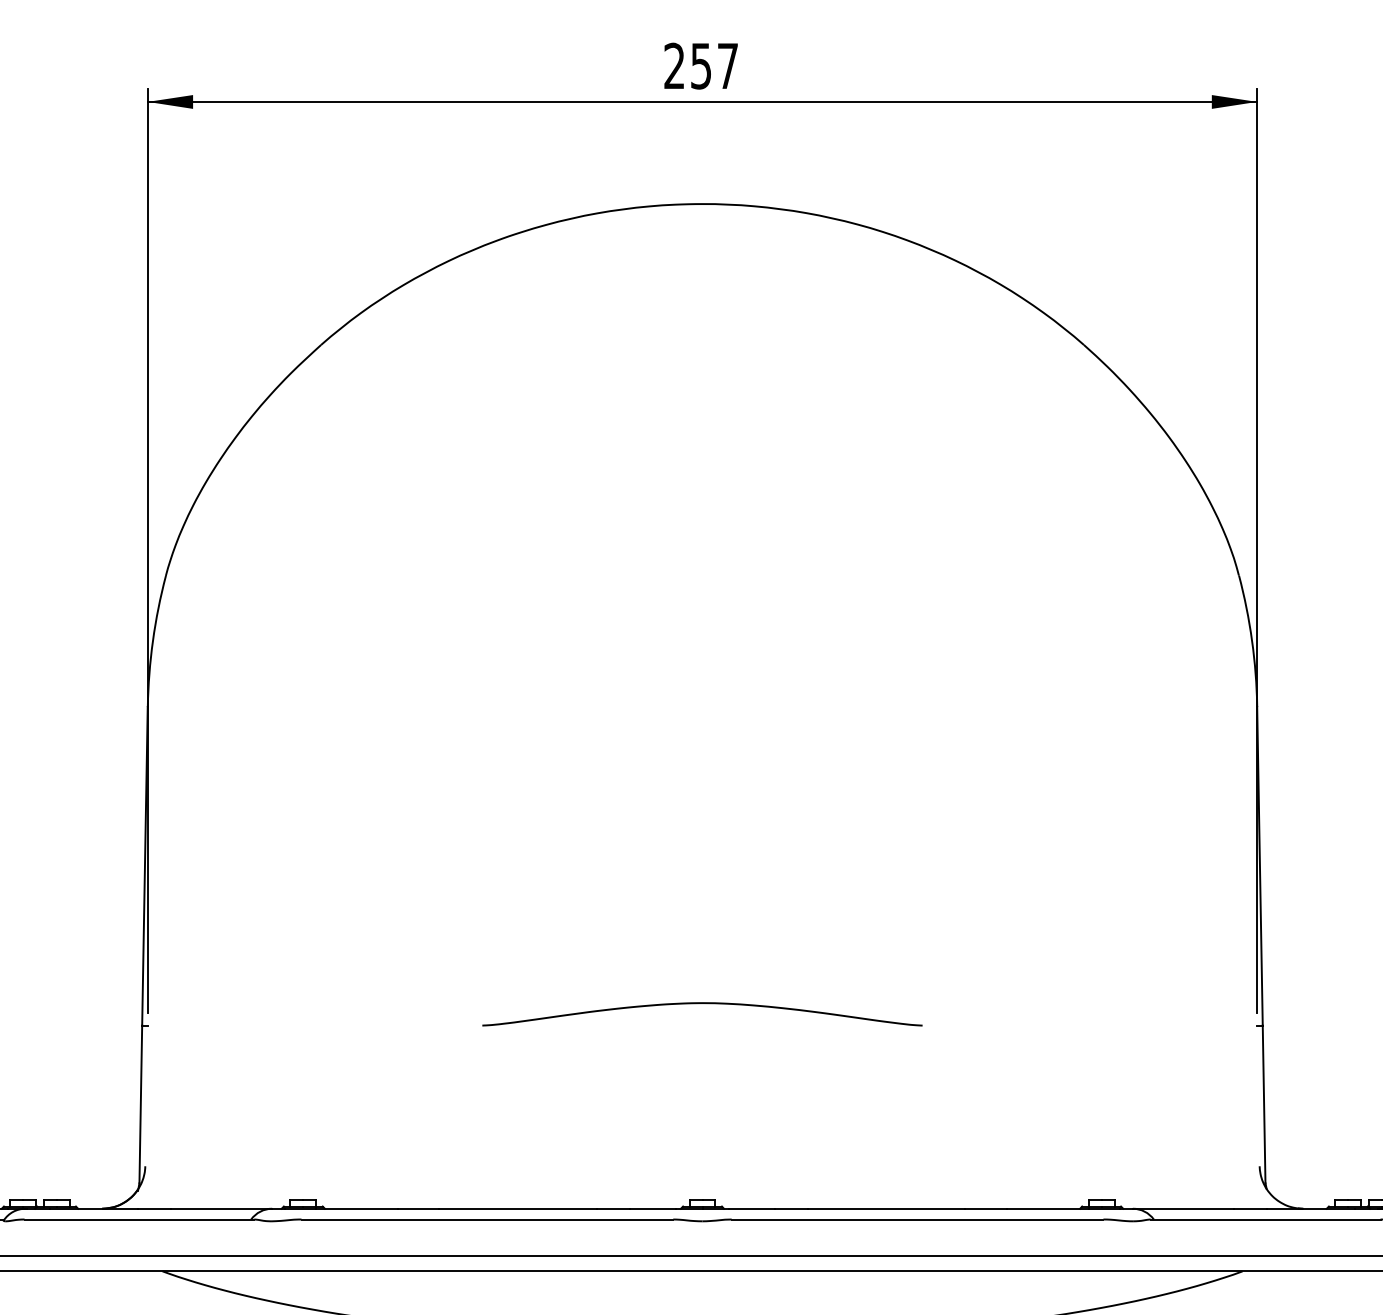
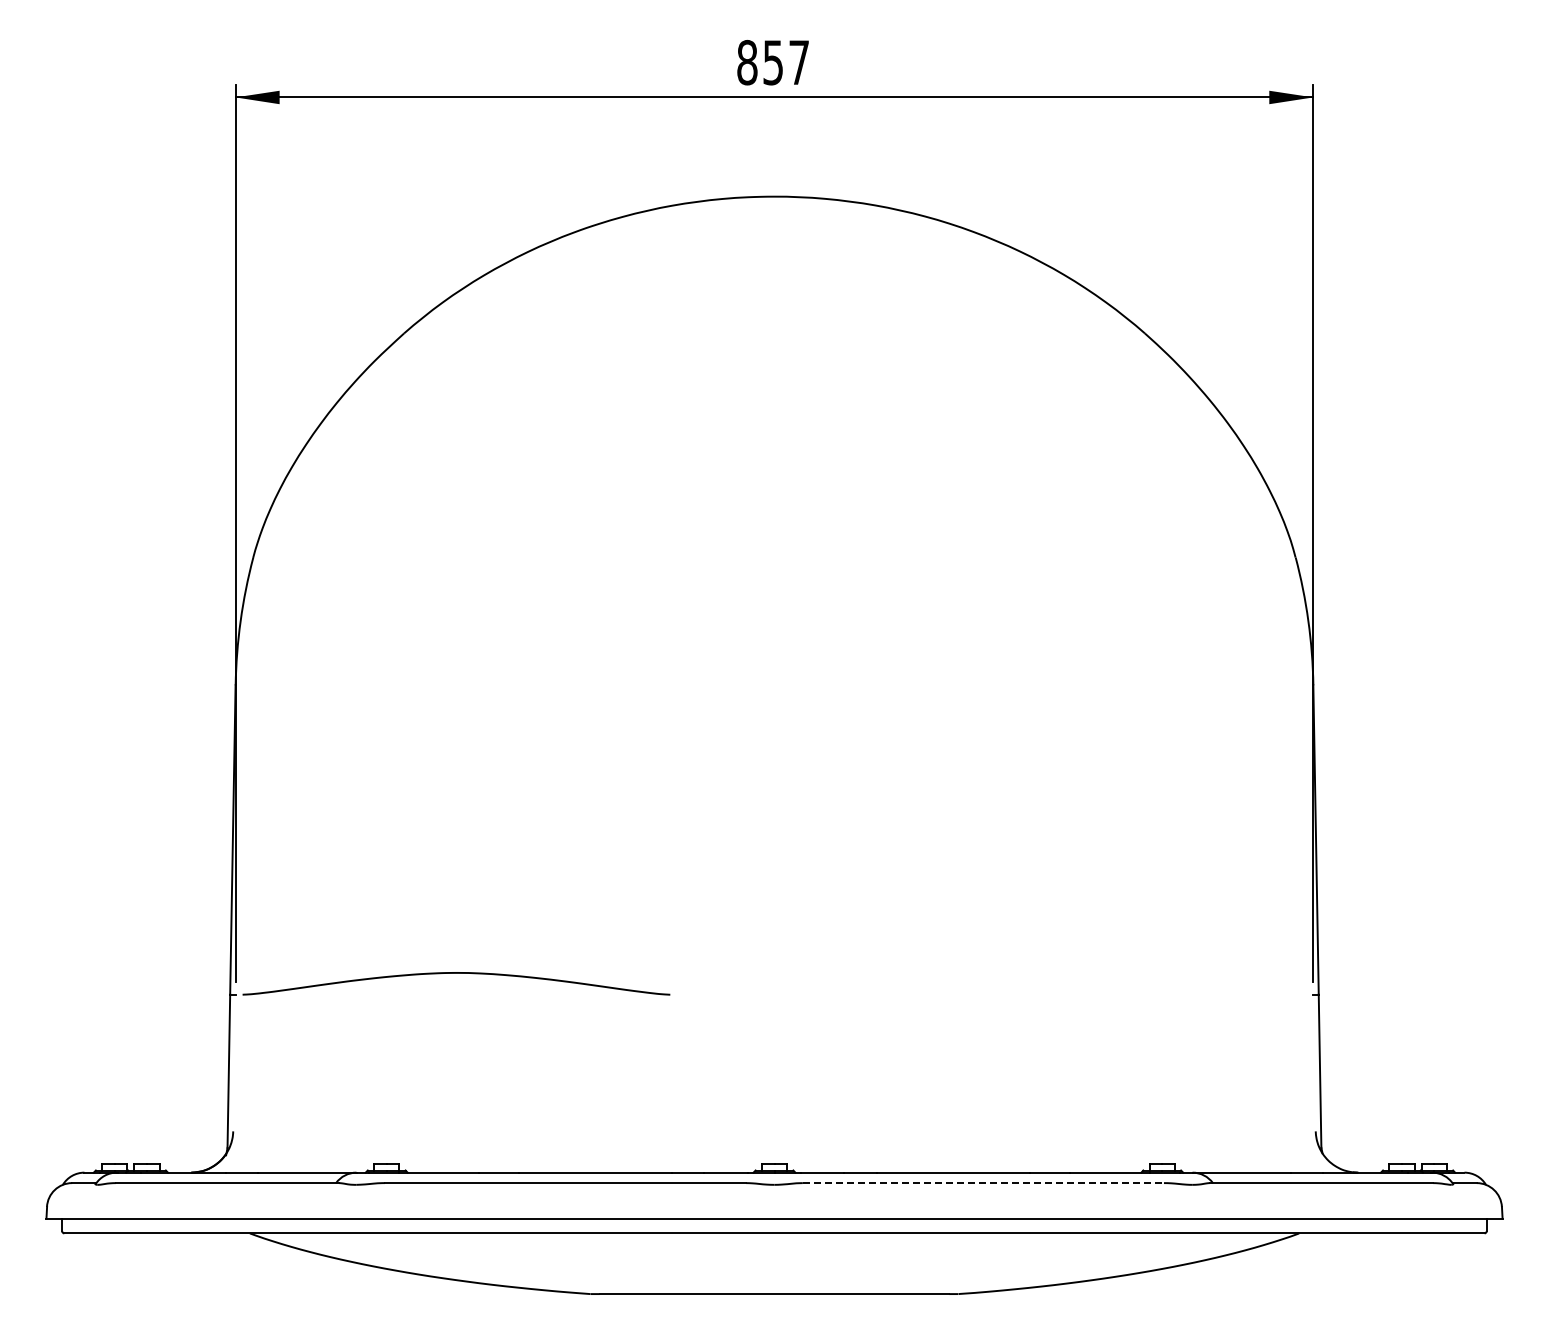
text: (674, 65) -> (747, 62), 257 -> 857
curve: (702, 1003) -> (456, 973), moved
line: (917, 1219) -> (983, 1183), solid -> dashed

